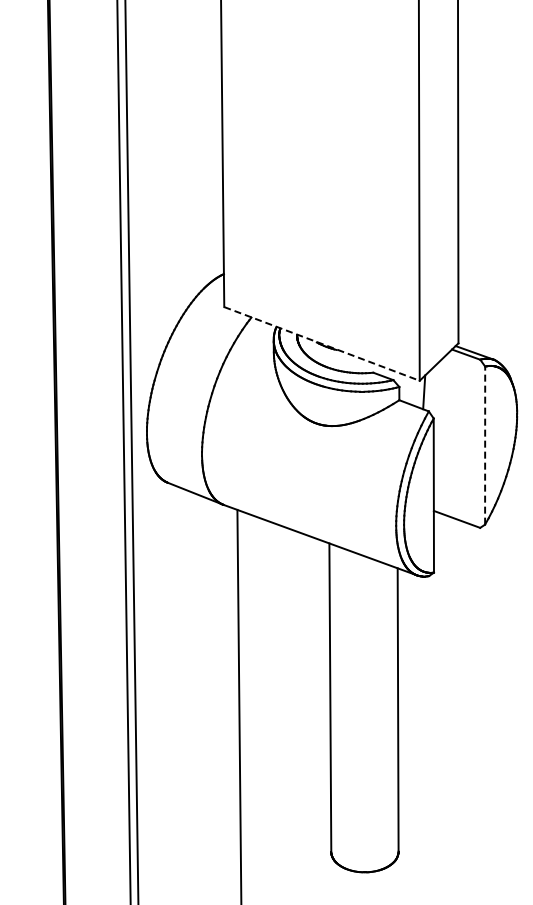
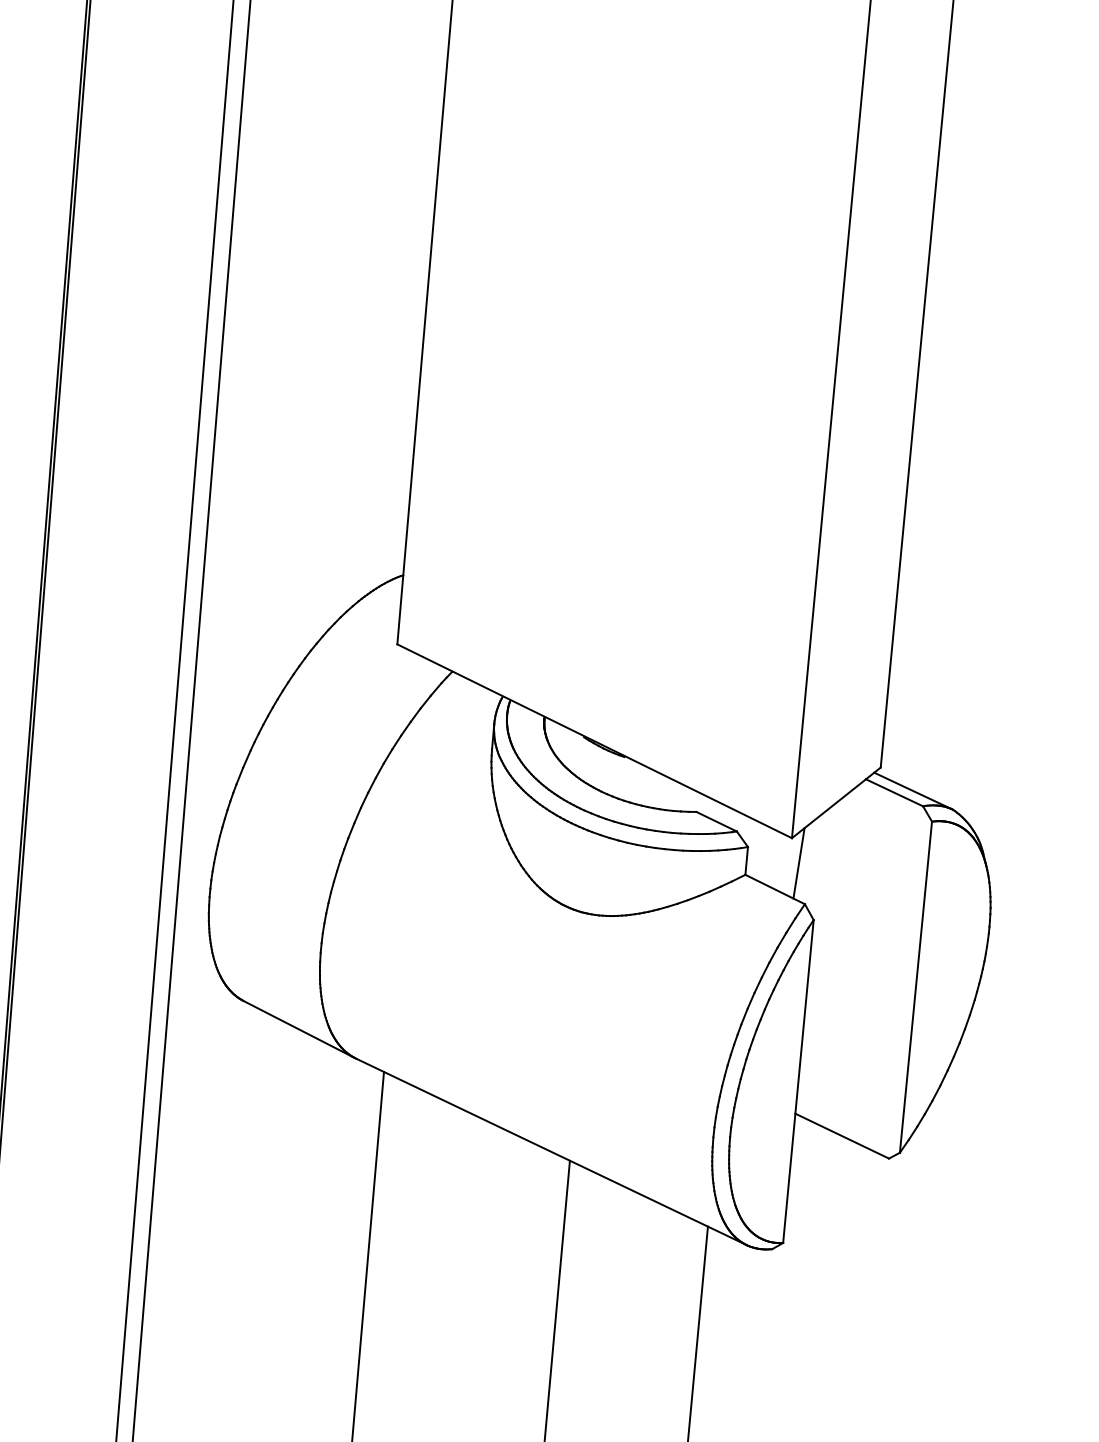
line: (322, 344) -> (595, 742), dashed -> solid
line: (485, 445) -> (916, 987), dashed -> solid

